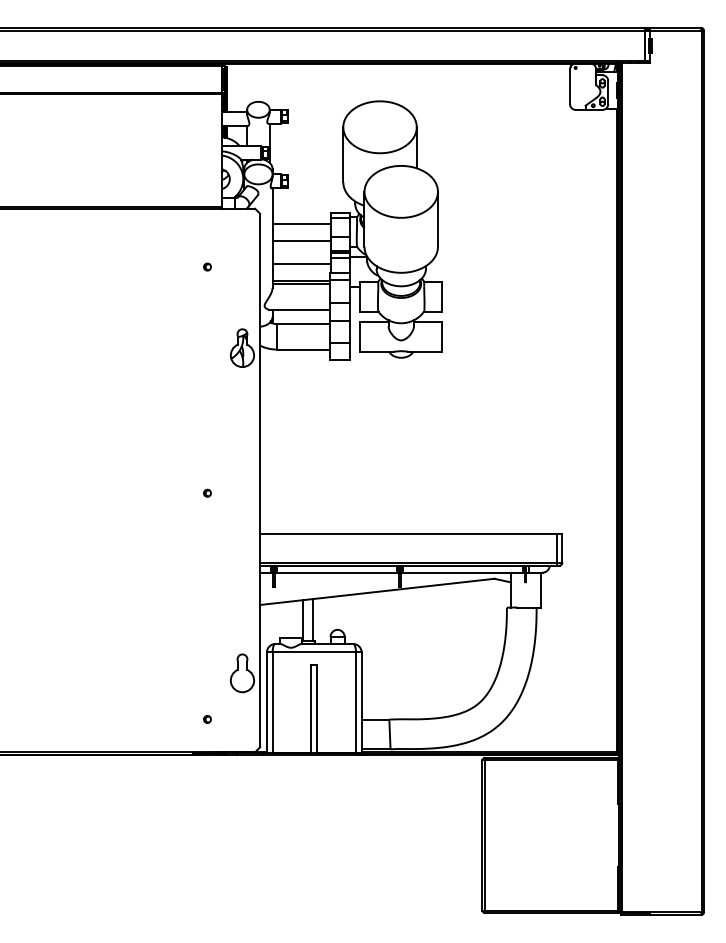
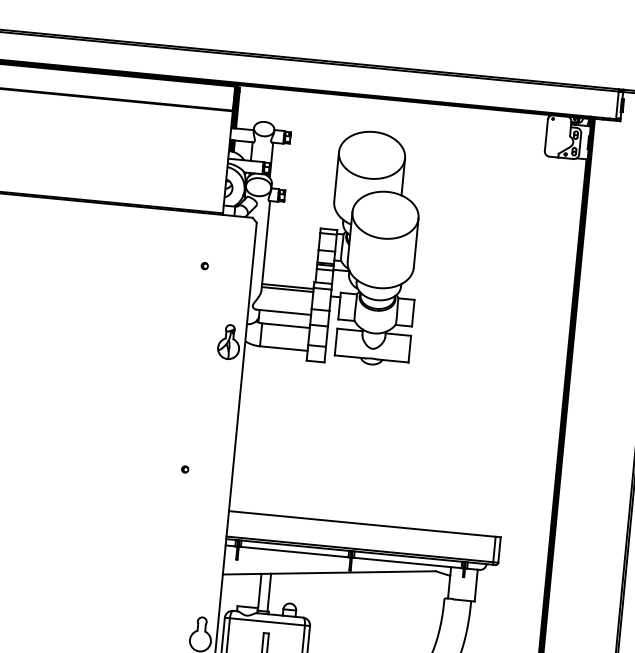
line: (301, 223) -> (293, 235), removed
line: (301, 240) -> (291, 250), removed
line: (301, 263) -> (289, 271), removed

